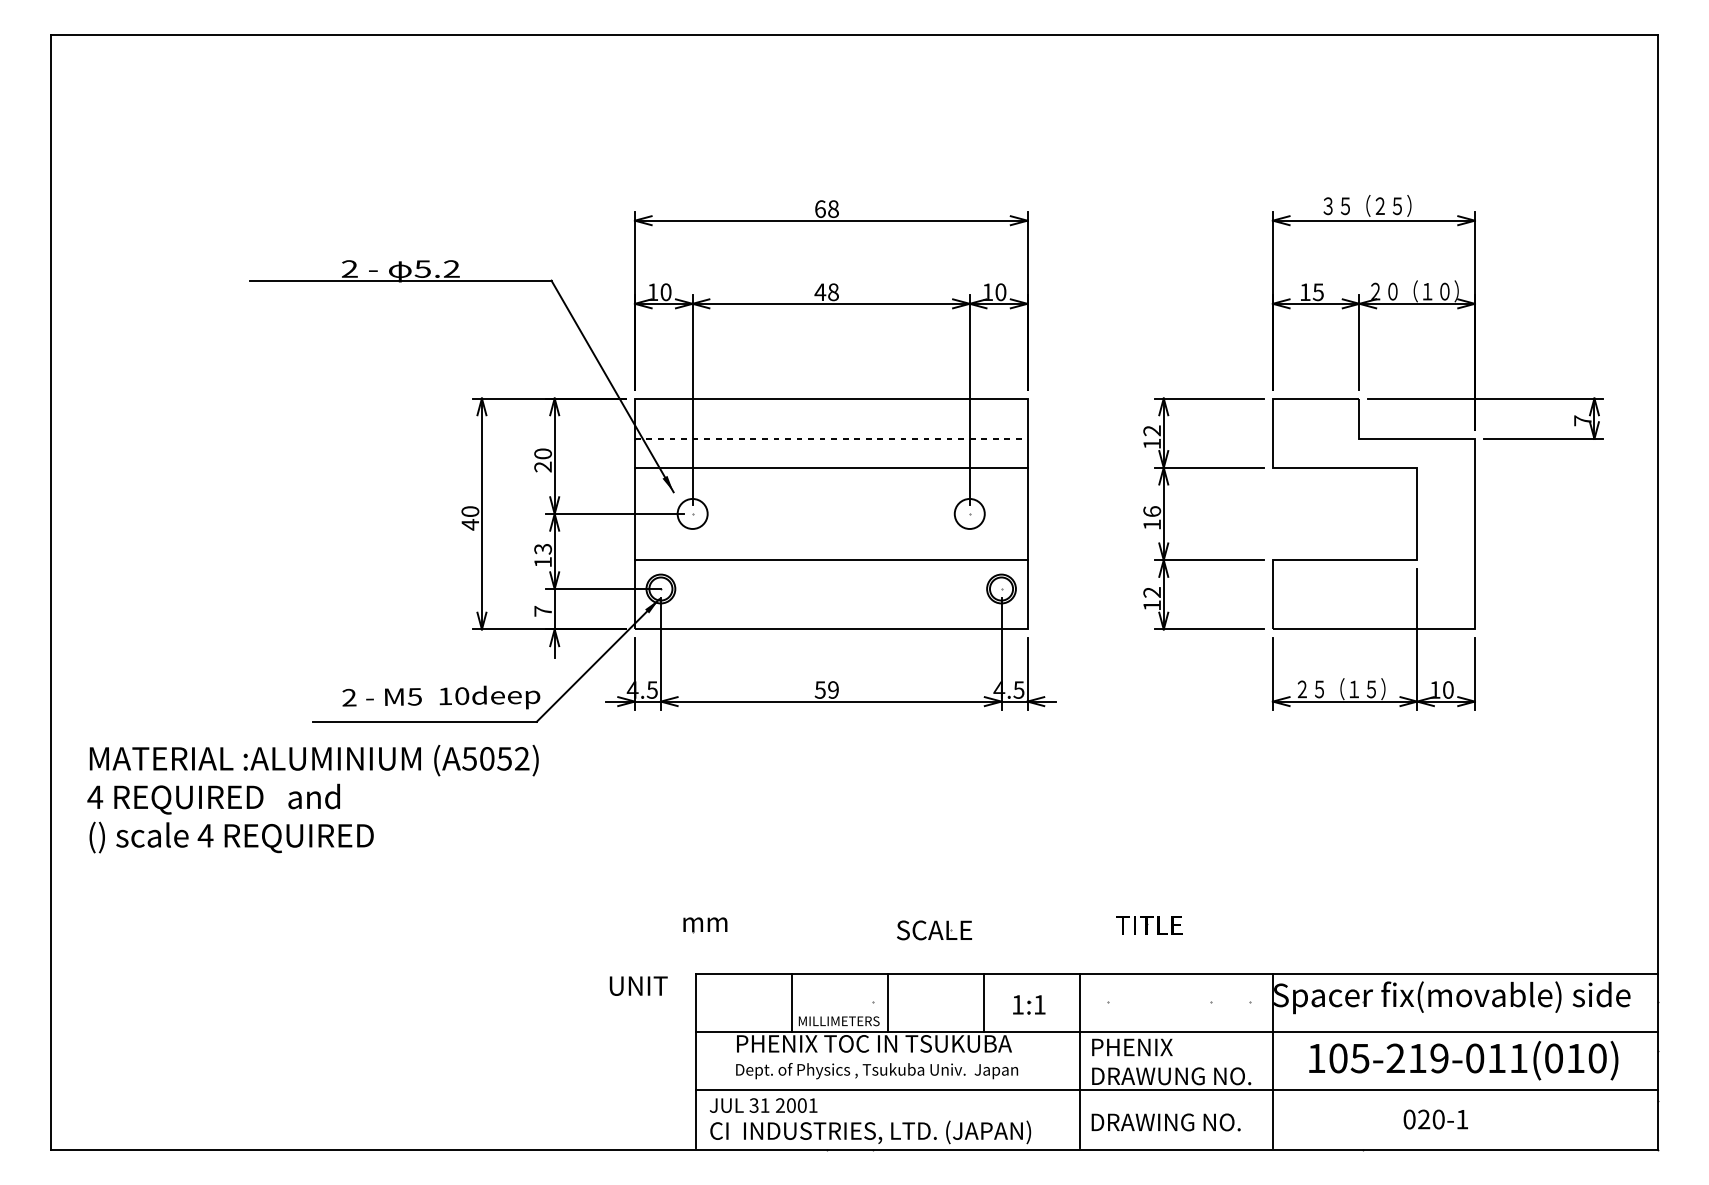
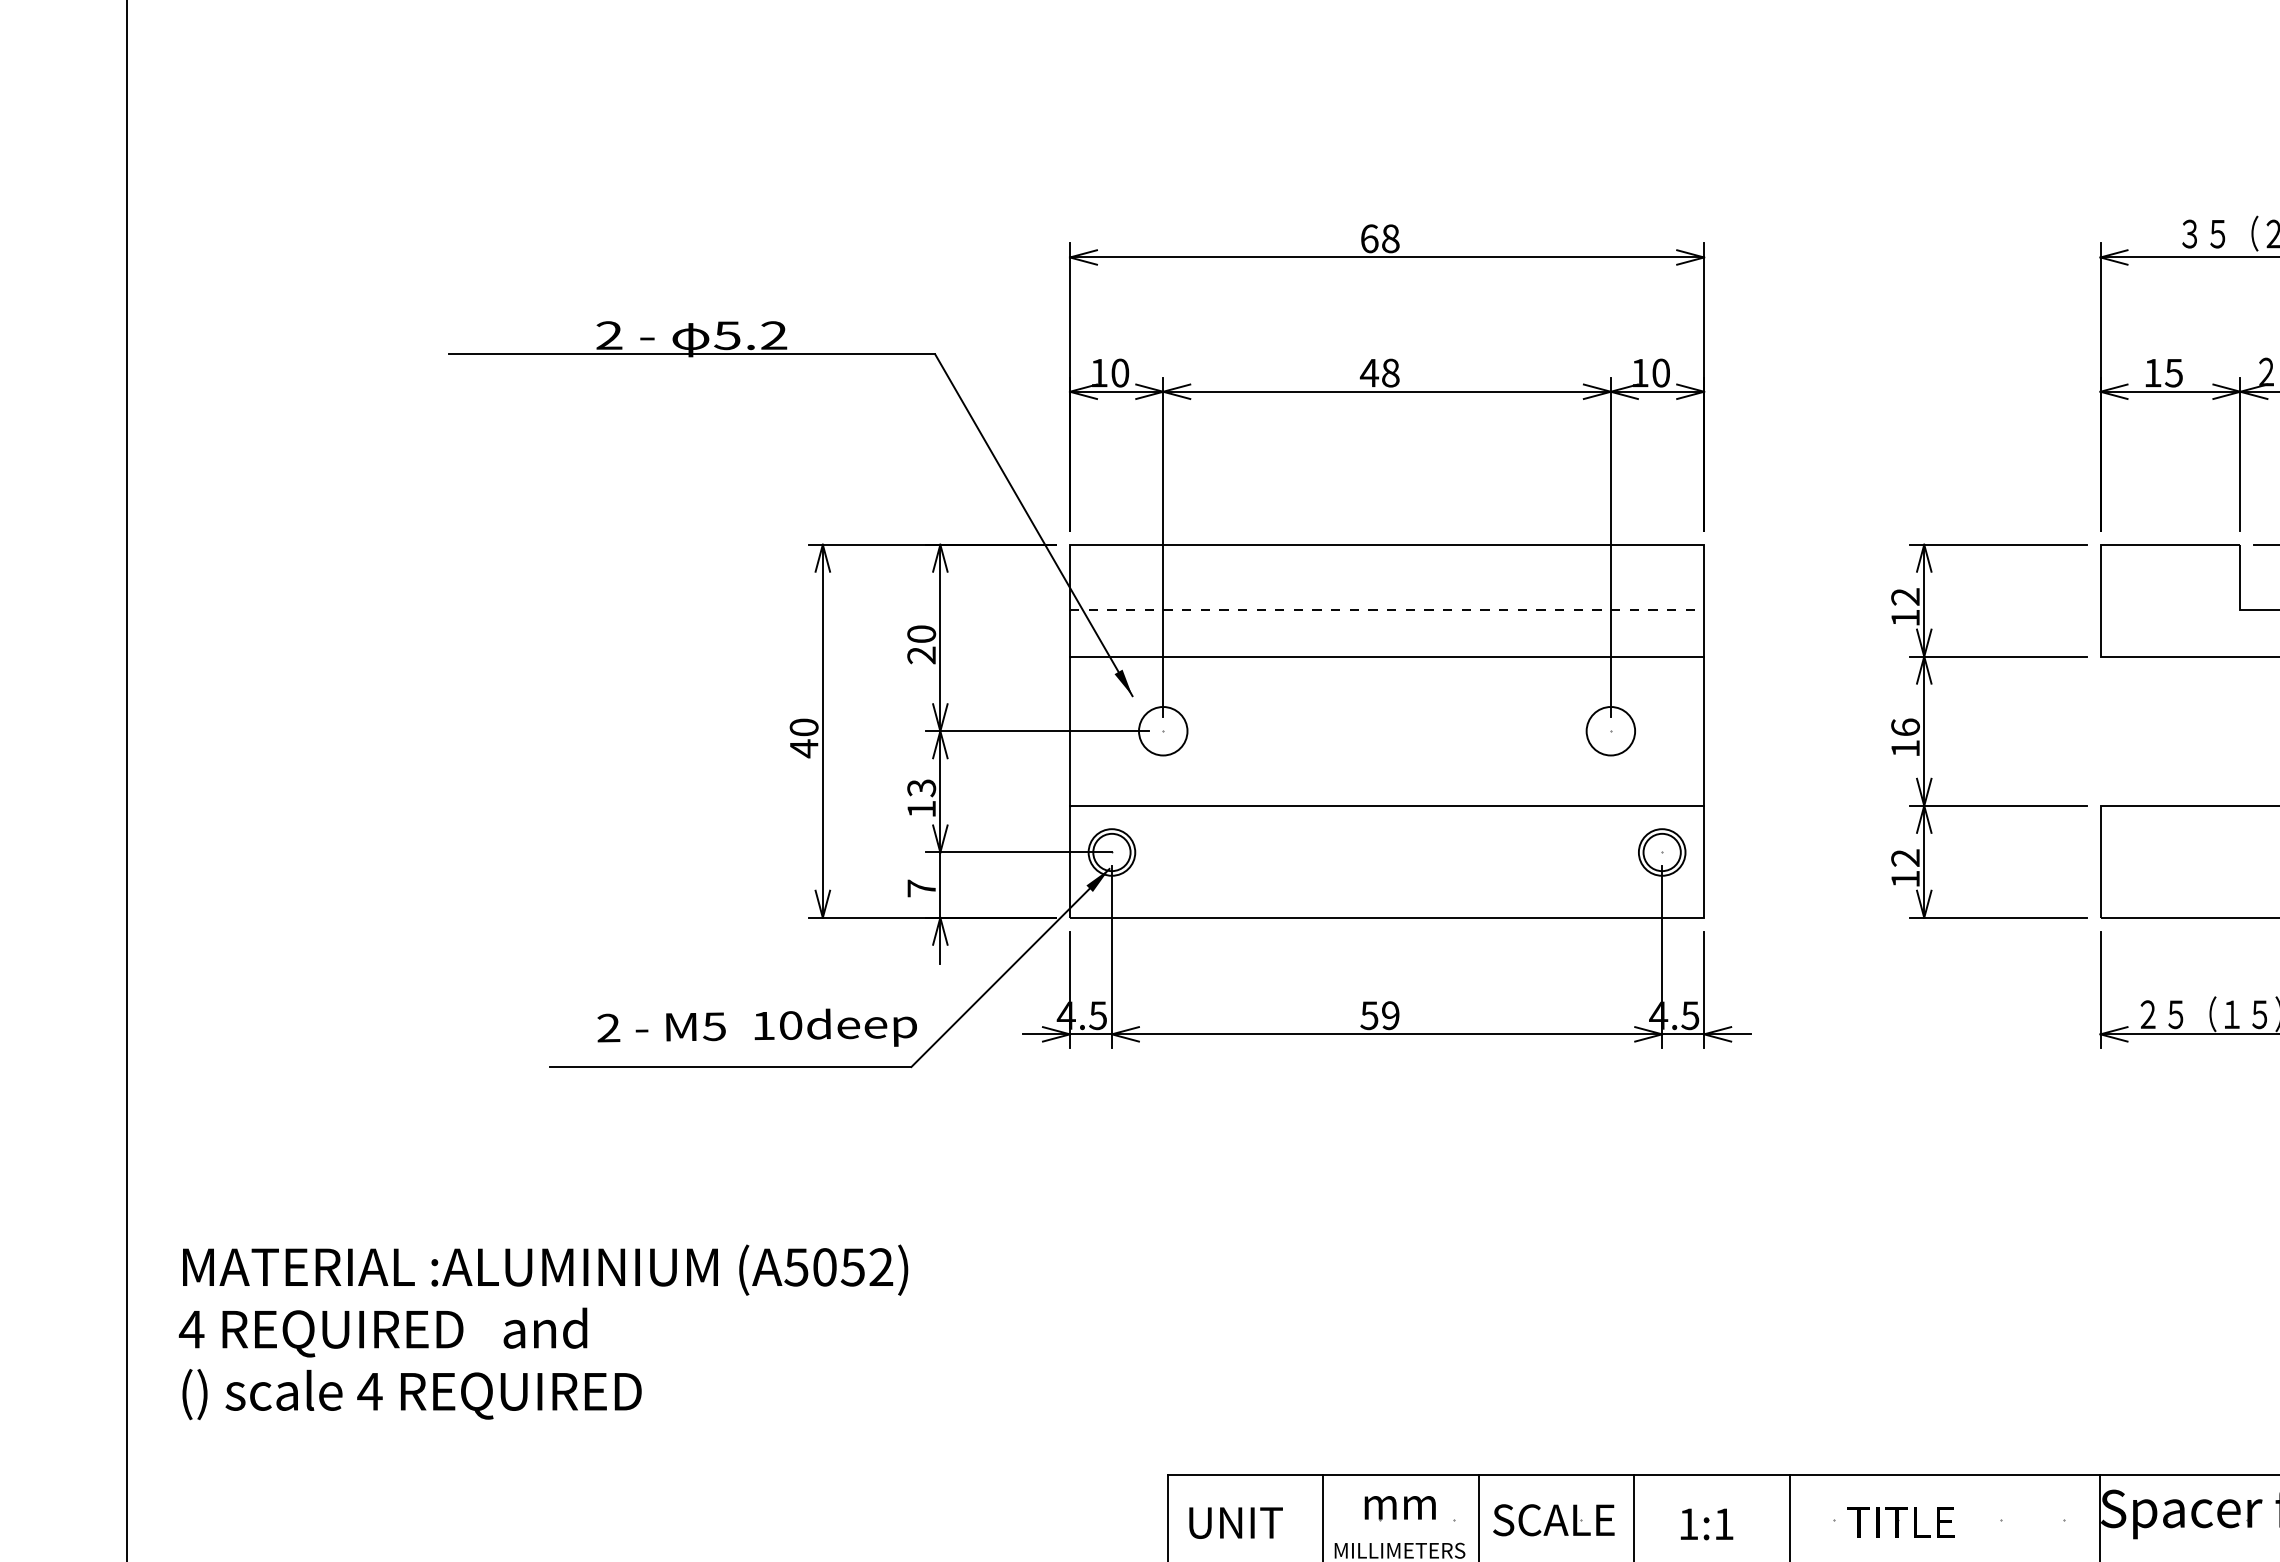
text: (312, 799) -> (542, 1333), moved
part: (705, 925) -> (1400, 1509), moved
part: (1149, 925) -> (1901, 1522), moved
part: (934, 930) -> (1553, 1520), moved
text: (638, 985) -> (1235, 1522), moved

